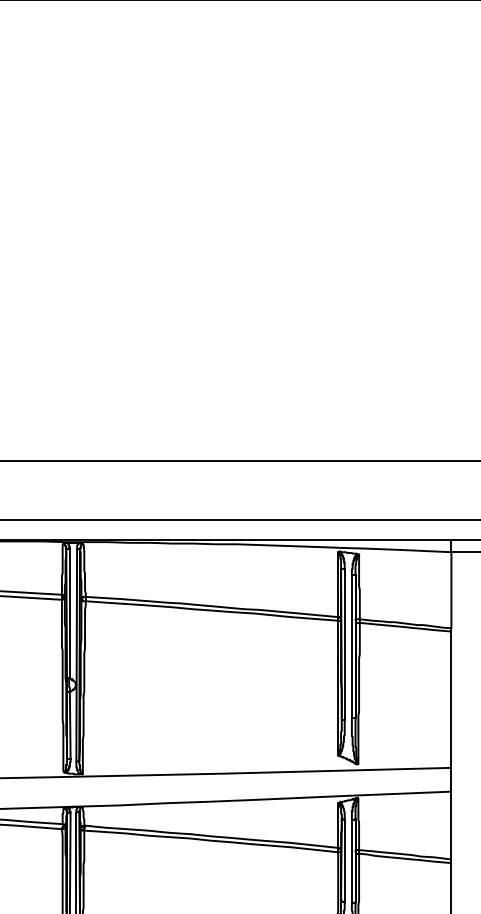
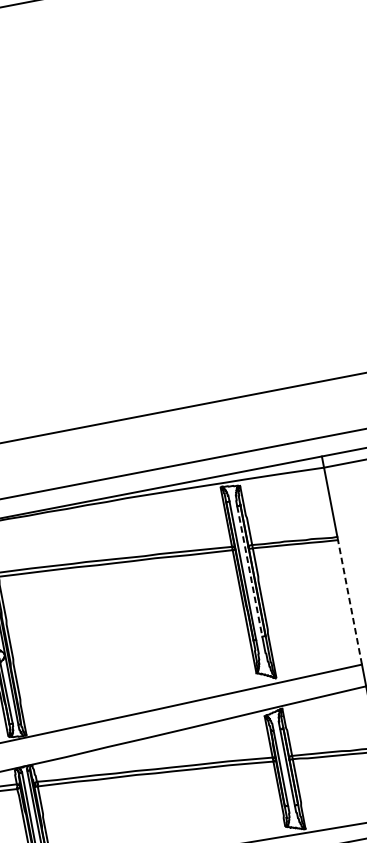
line: (351, 647) -> (249, 572), solid -> dashed
line: (451, 699) -> (350, 602), solid -> dashed

